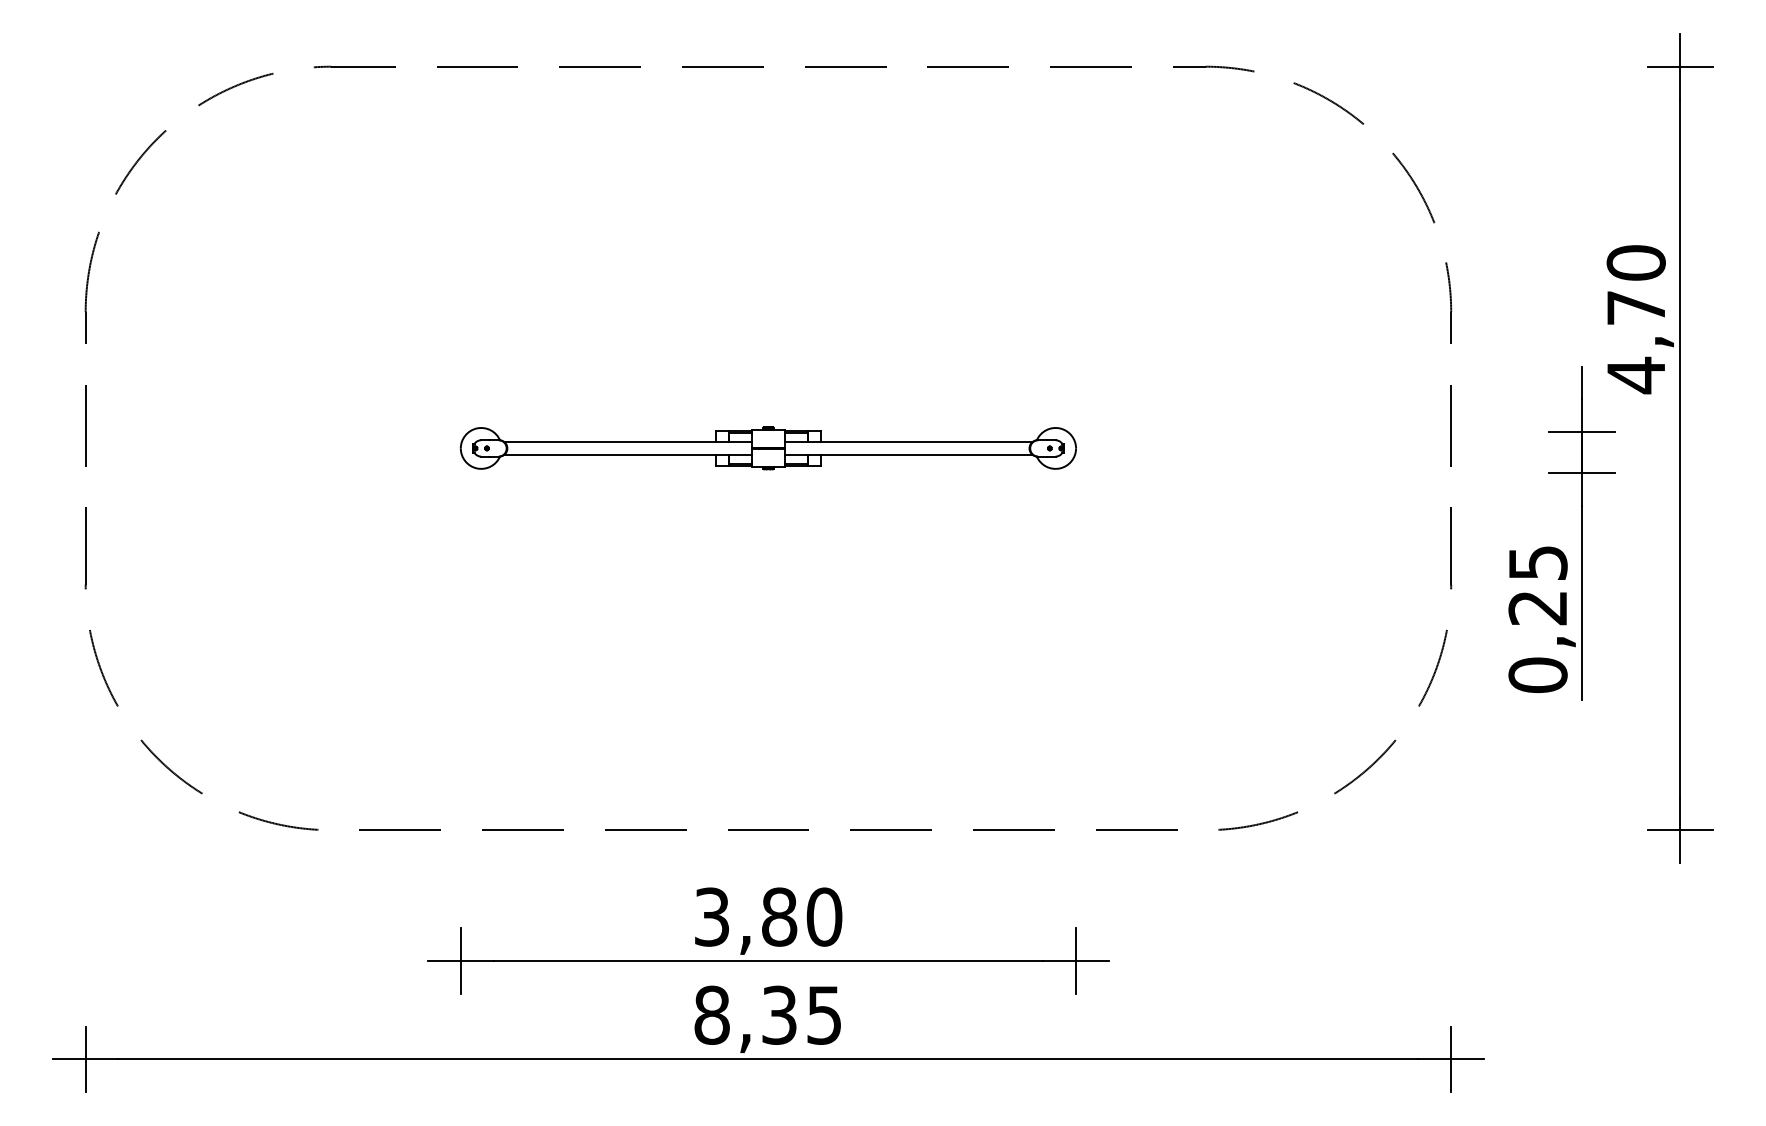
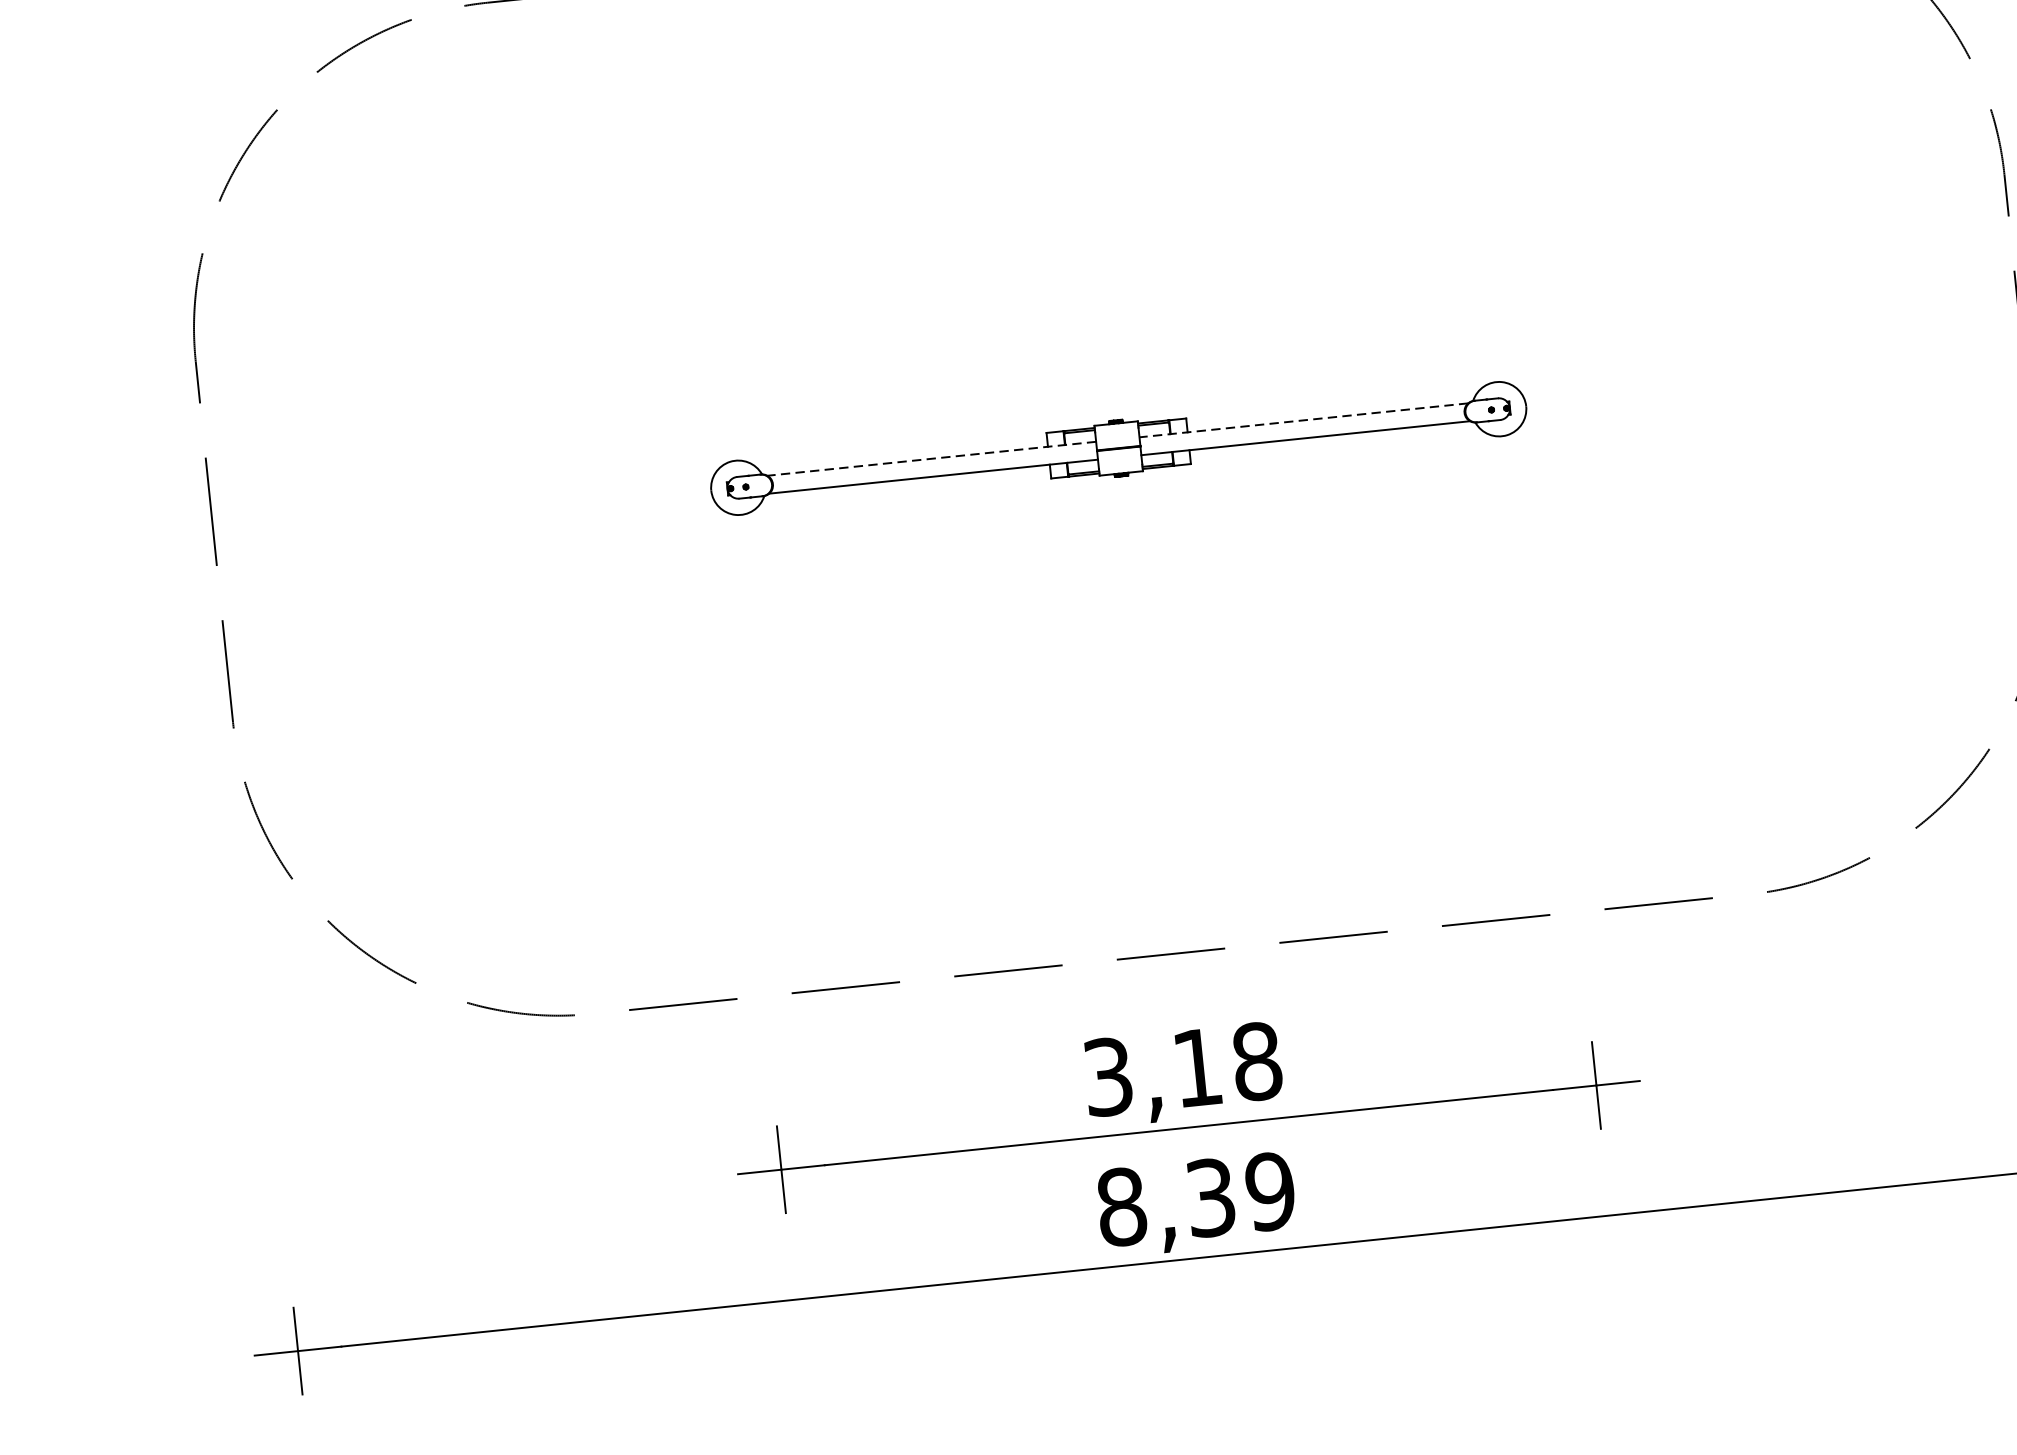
line: (627, 441) -> (931, 458), solid -> dashed
line: (908, 441) -> (1303, 420), solid -> dashed
text: (802, 916) -> (1227, 1063), 3,80 -> 3,18
text: (824, 1014) -> (1270, 1190), 8,35 -> 8,39

